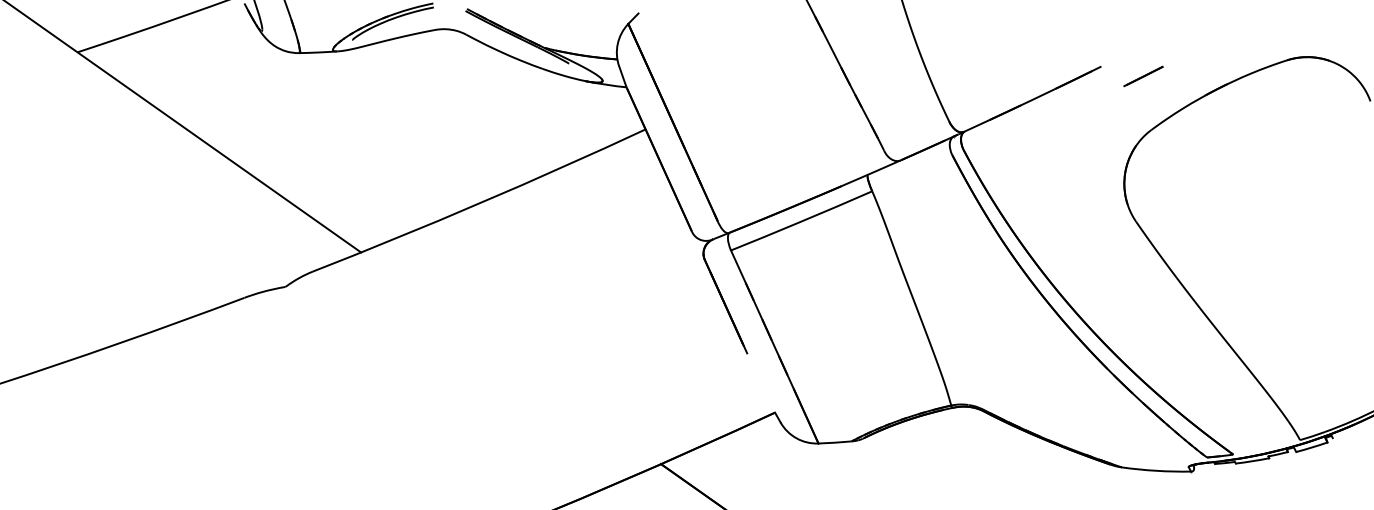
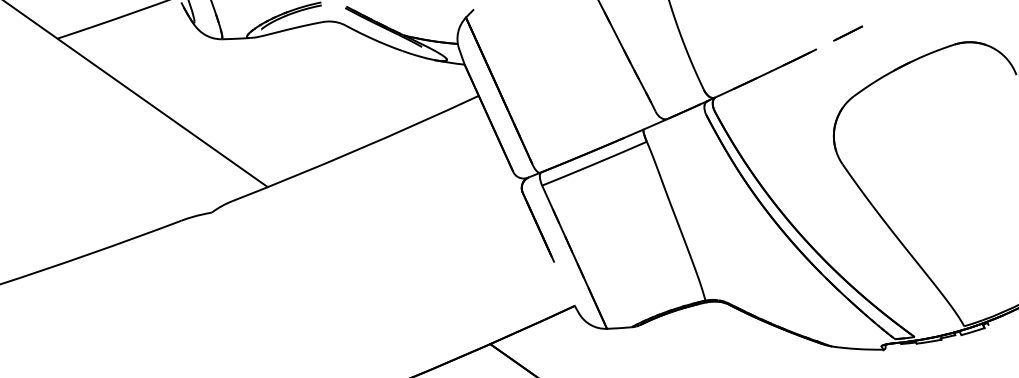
line: (1143, 76) -> (848, 33), moved

